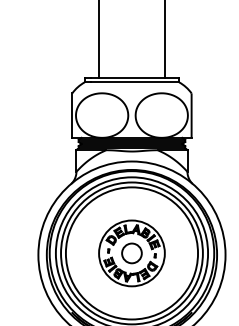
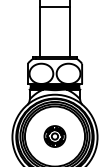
part: (130, 253) -> (54, 136), size x0.7

